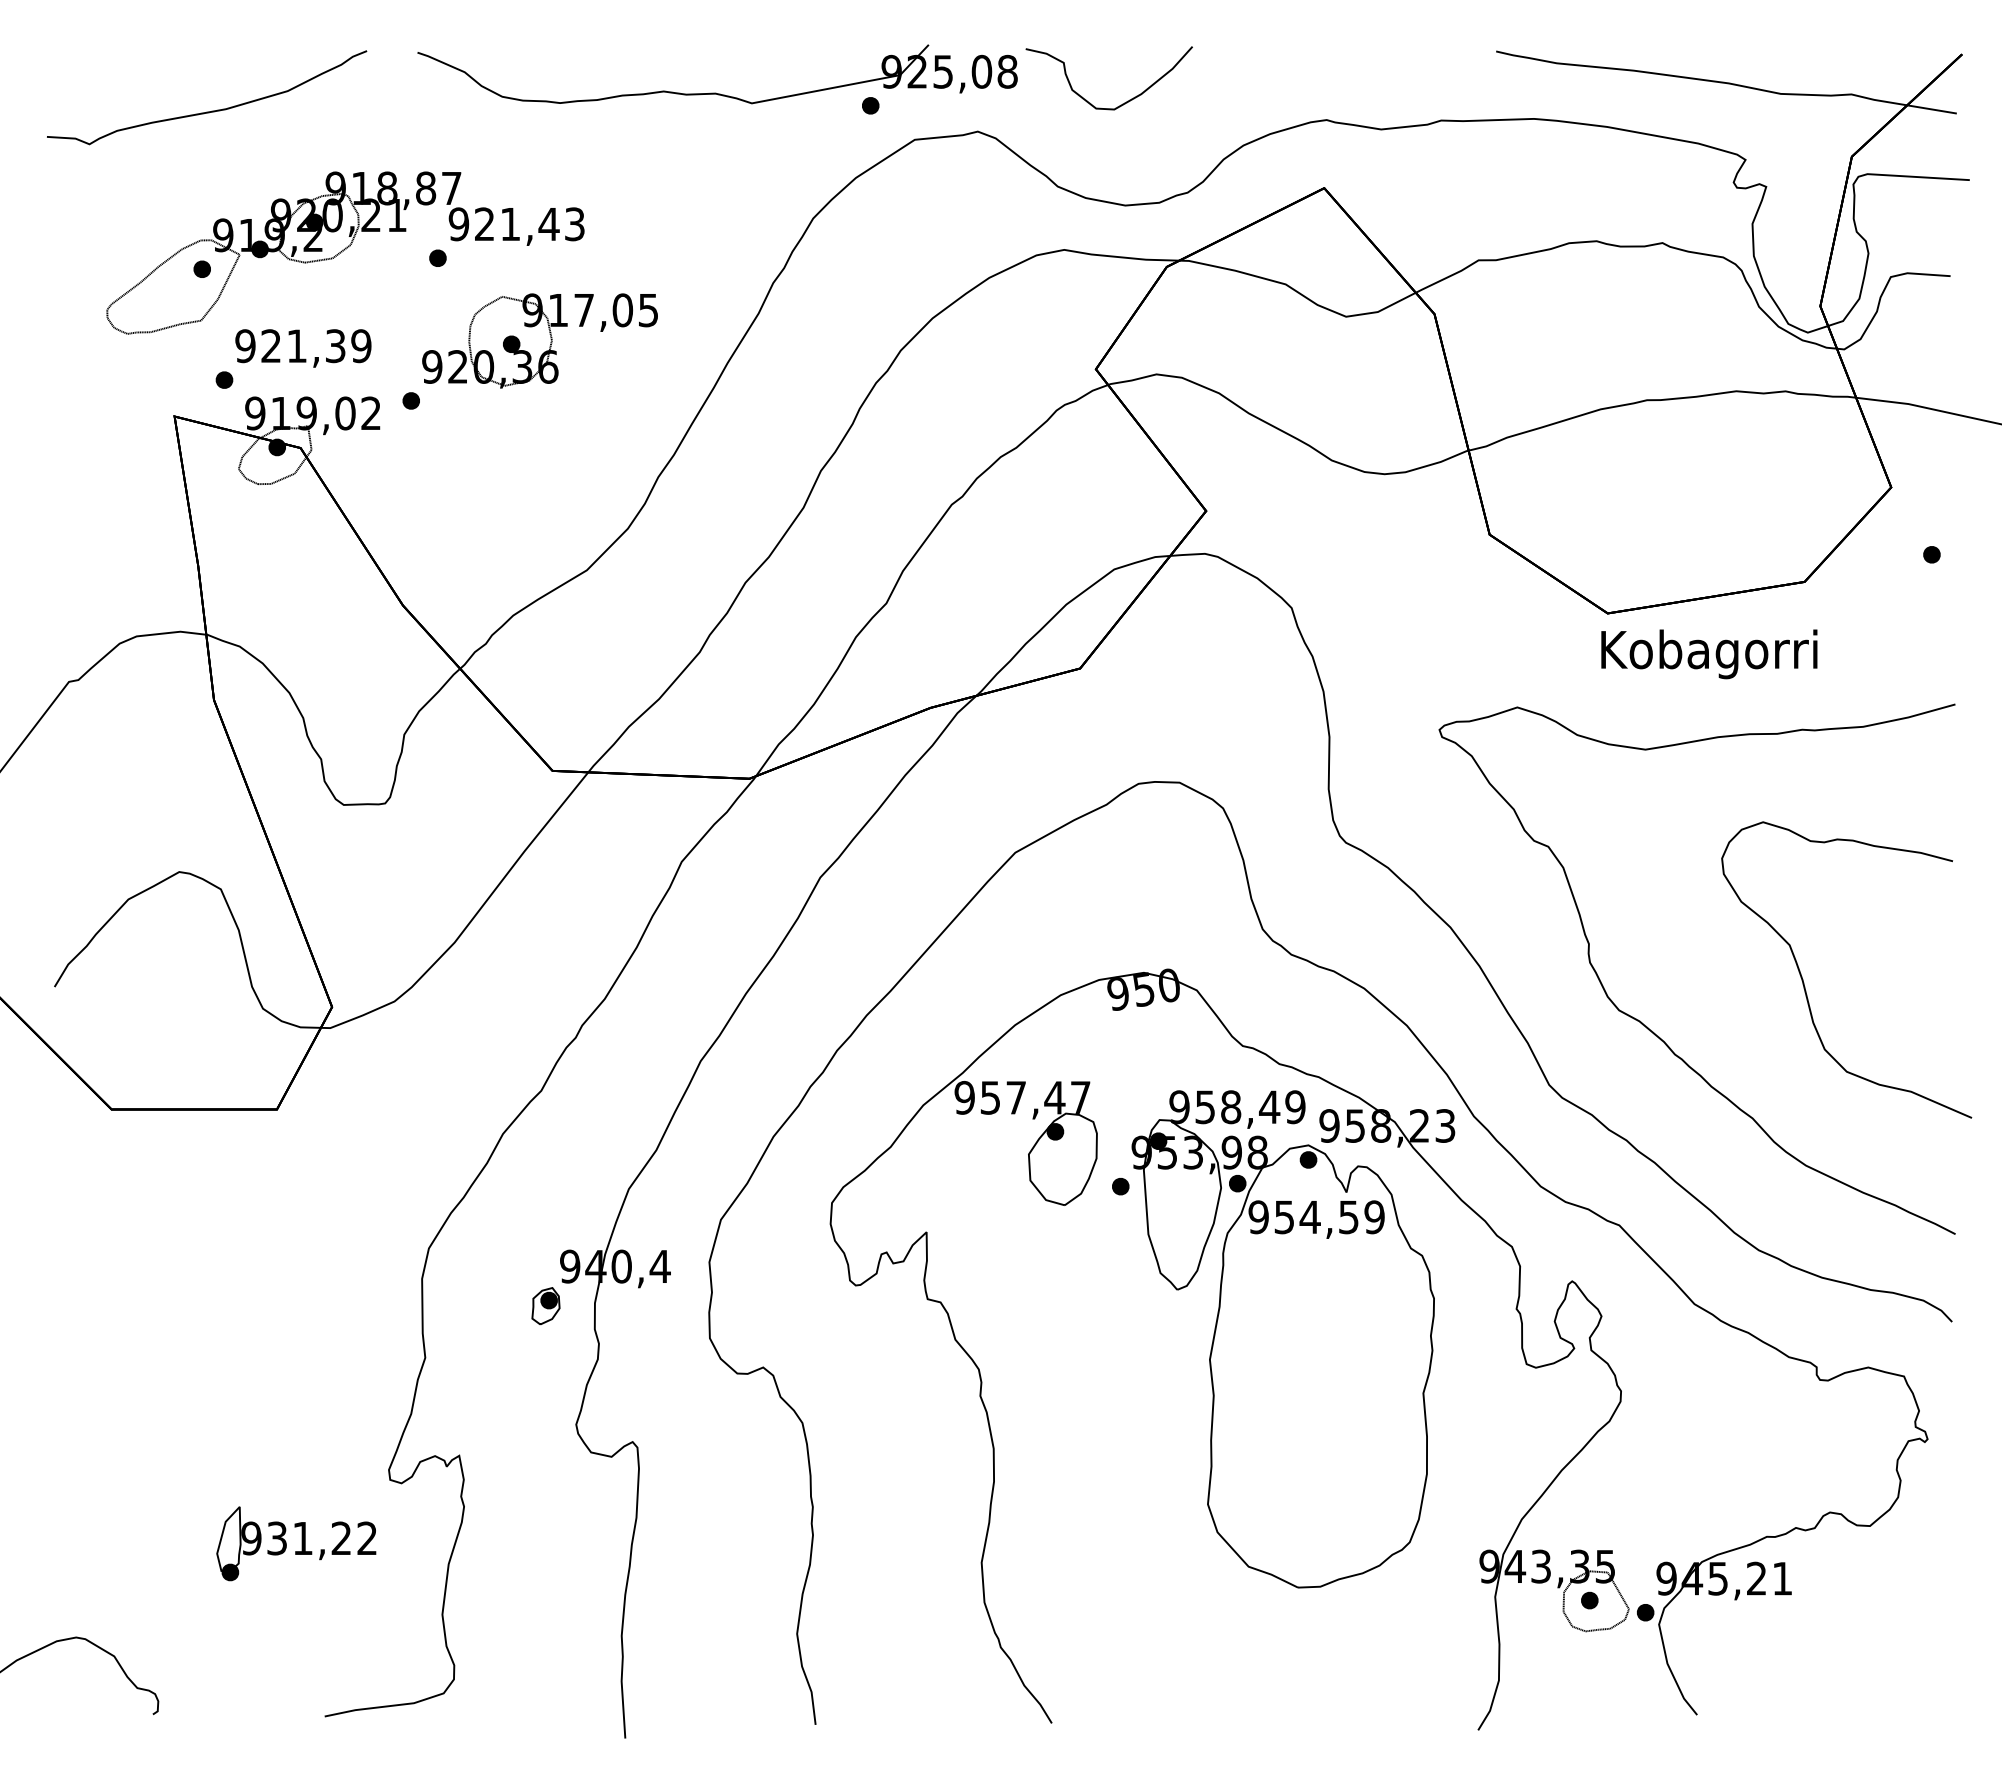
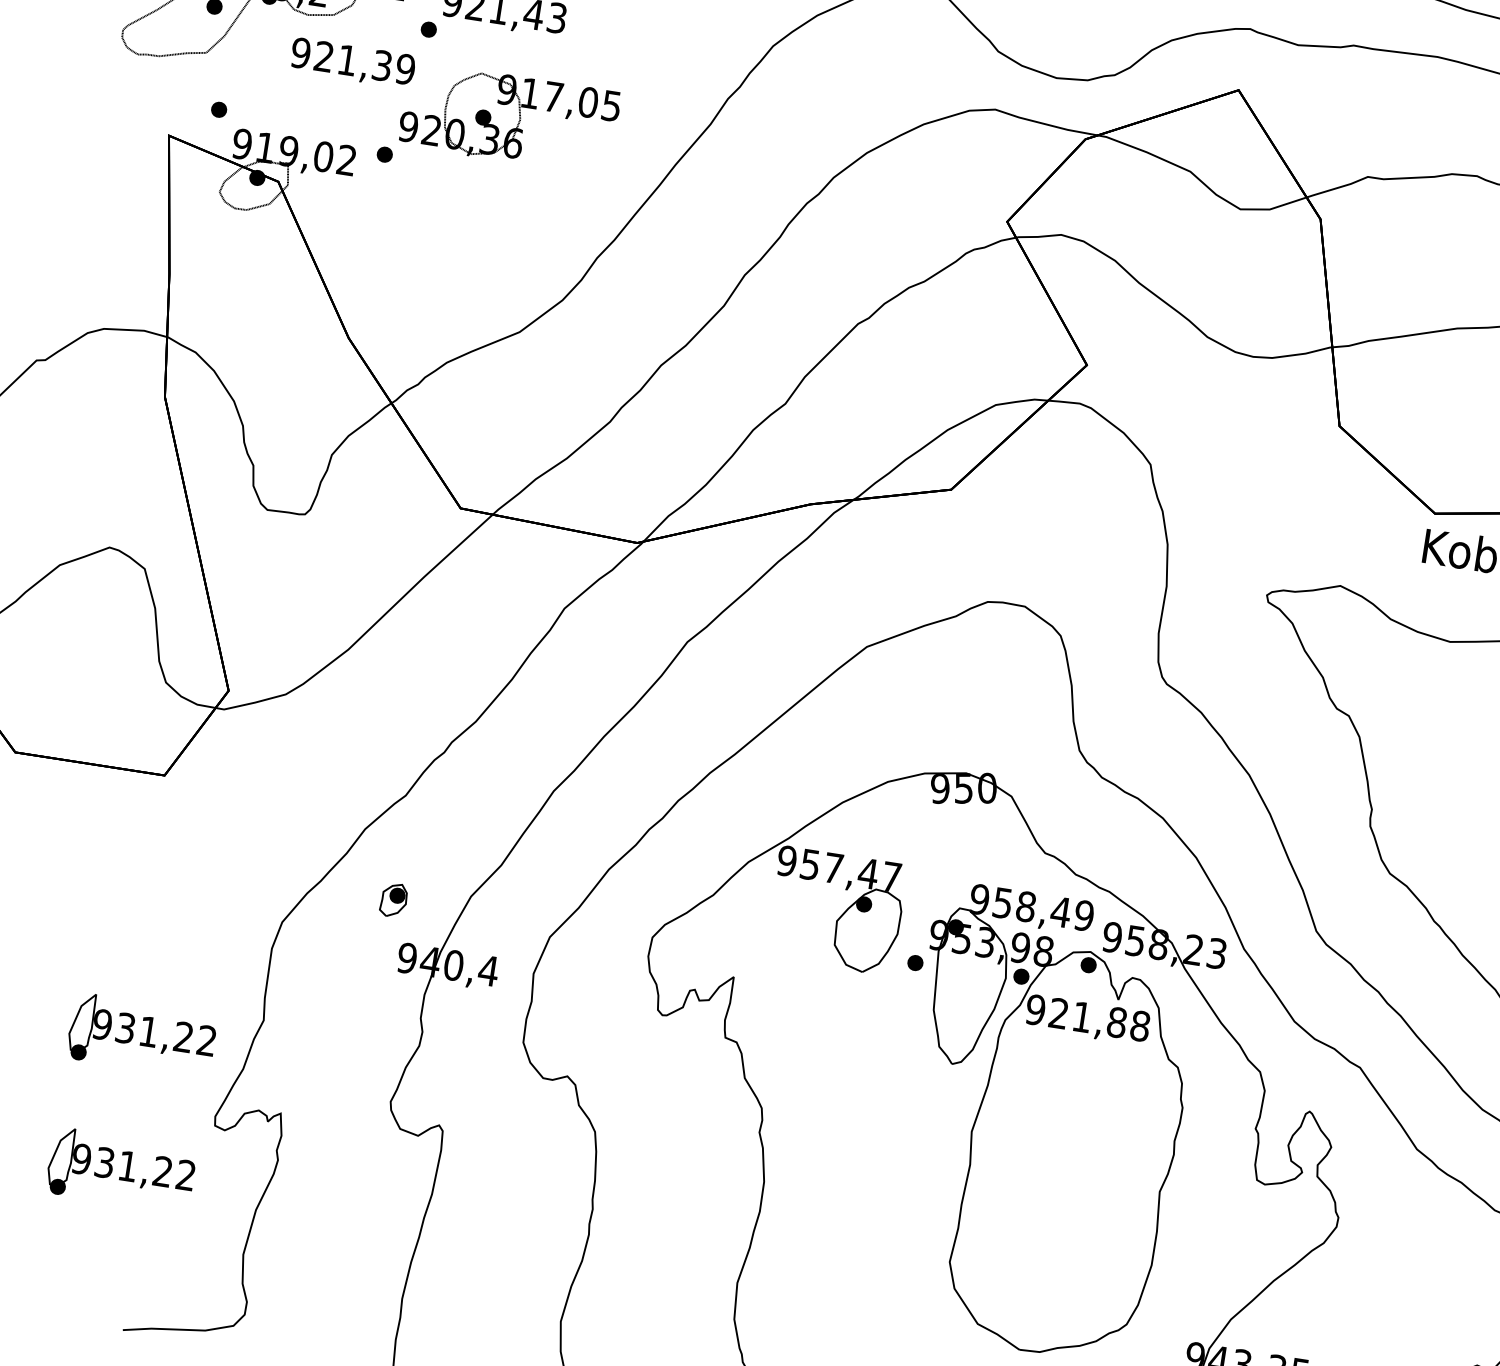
text: (303, 348) -> (352, 63), moved
text: (1329, 1217) -> (1099, 1020), 954,59 -> 921,88
part: (545, 1305) -> (393, 899), moved
part: (296, 1394) -> (142, 1035), added

